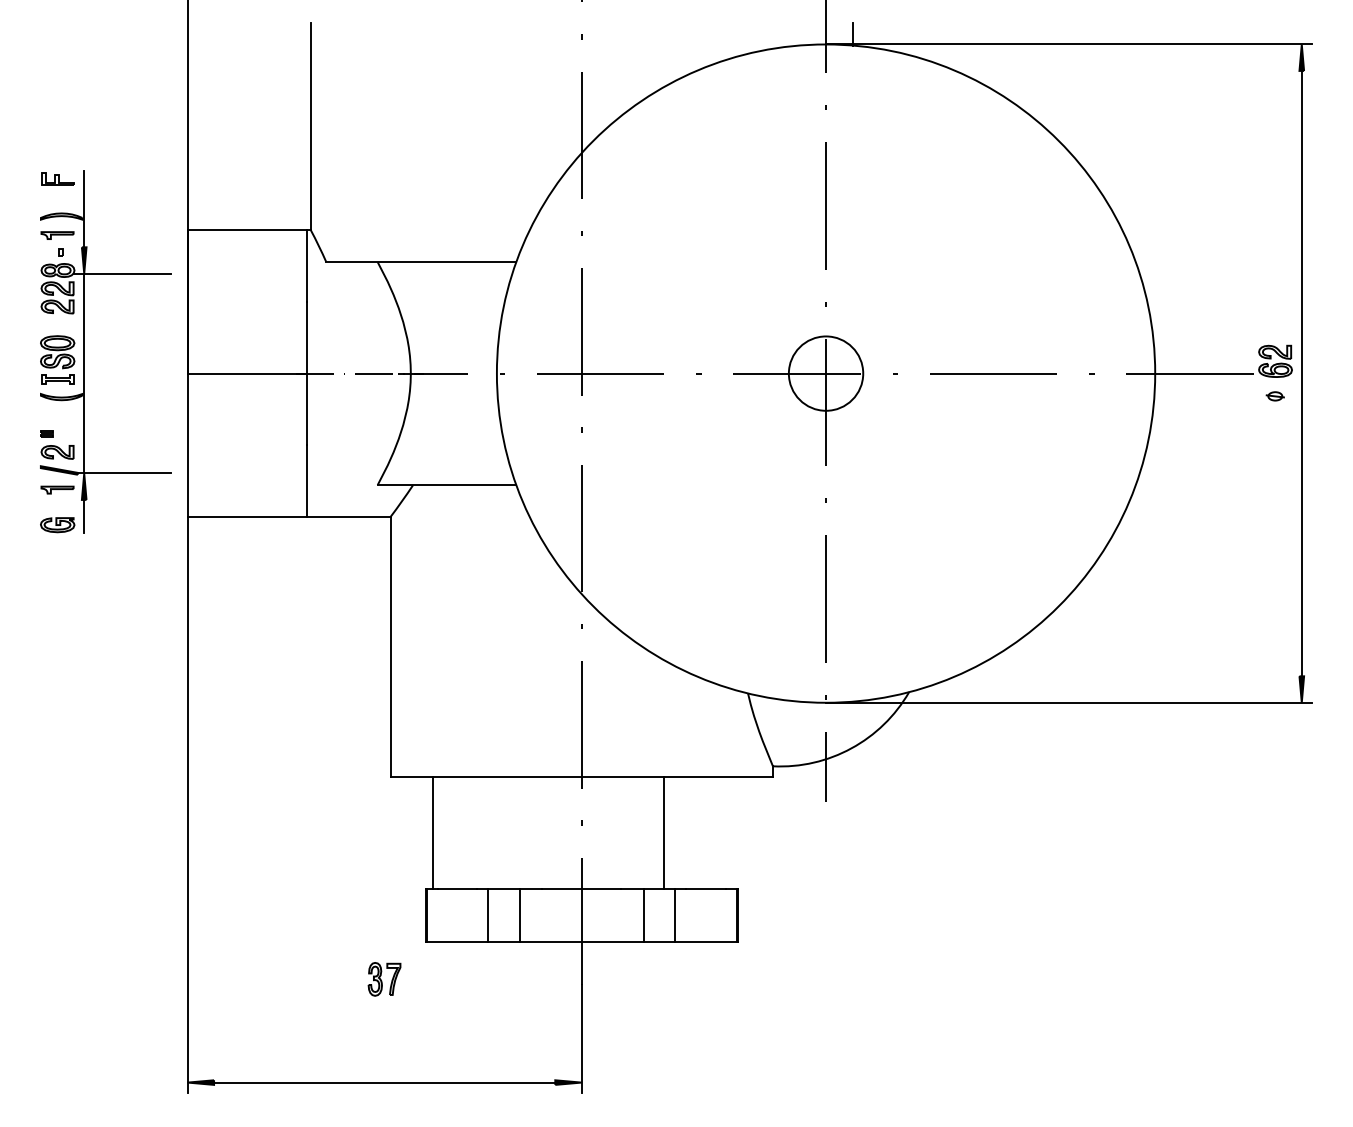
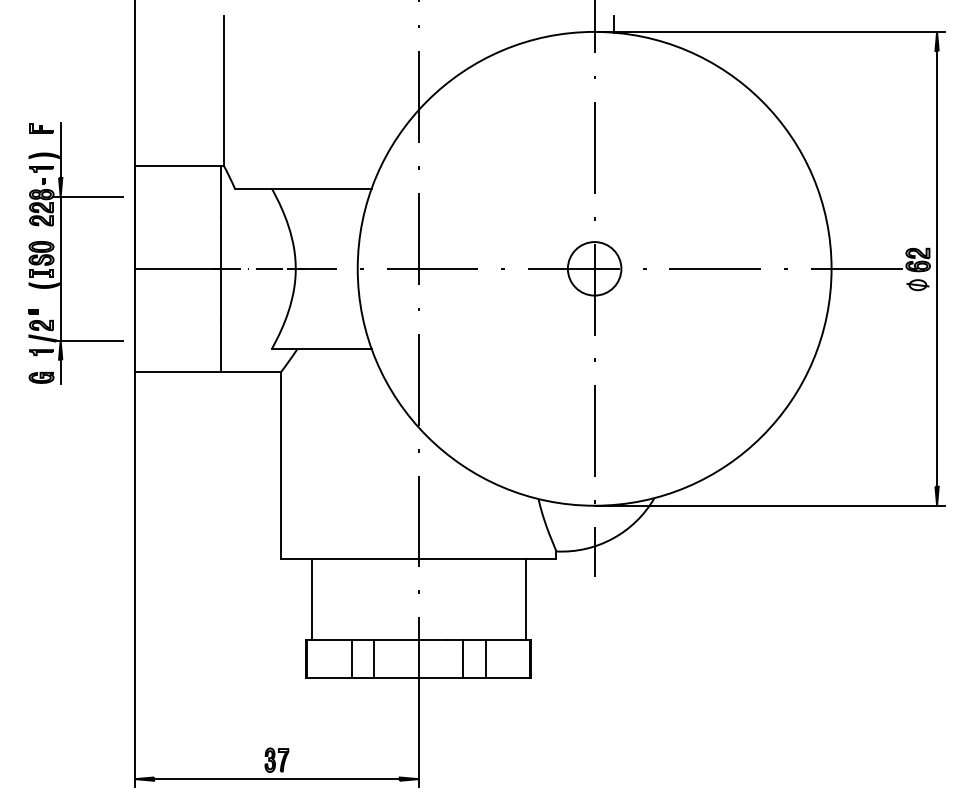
part: (1275, 396) -> (918, 285), size x1.67
line: (664, 832) -> (525, 599), moved
part: (384, 979) -> (276, 760), moved

